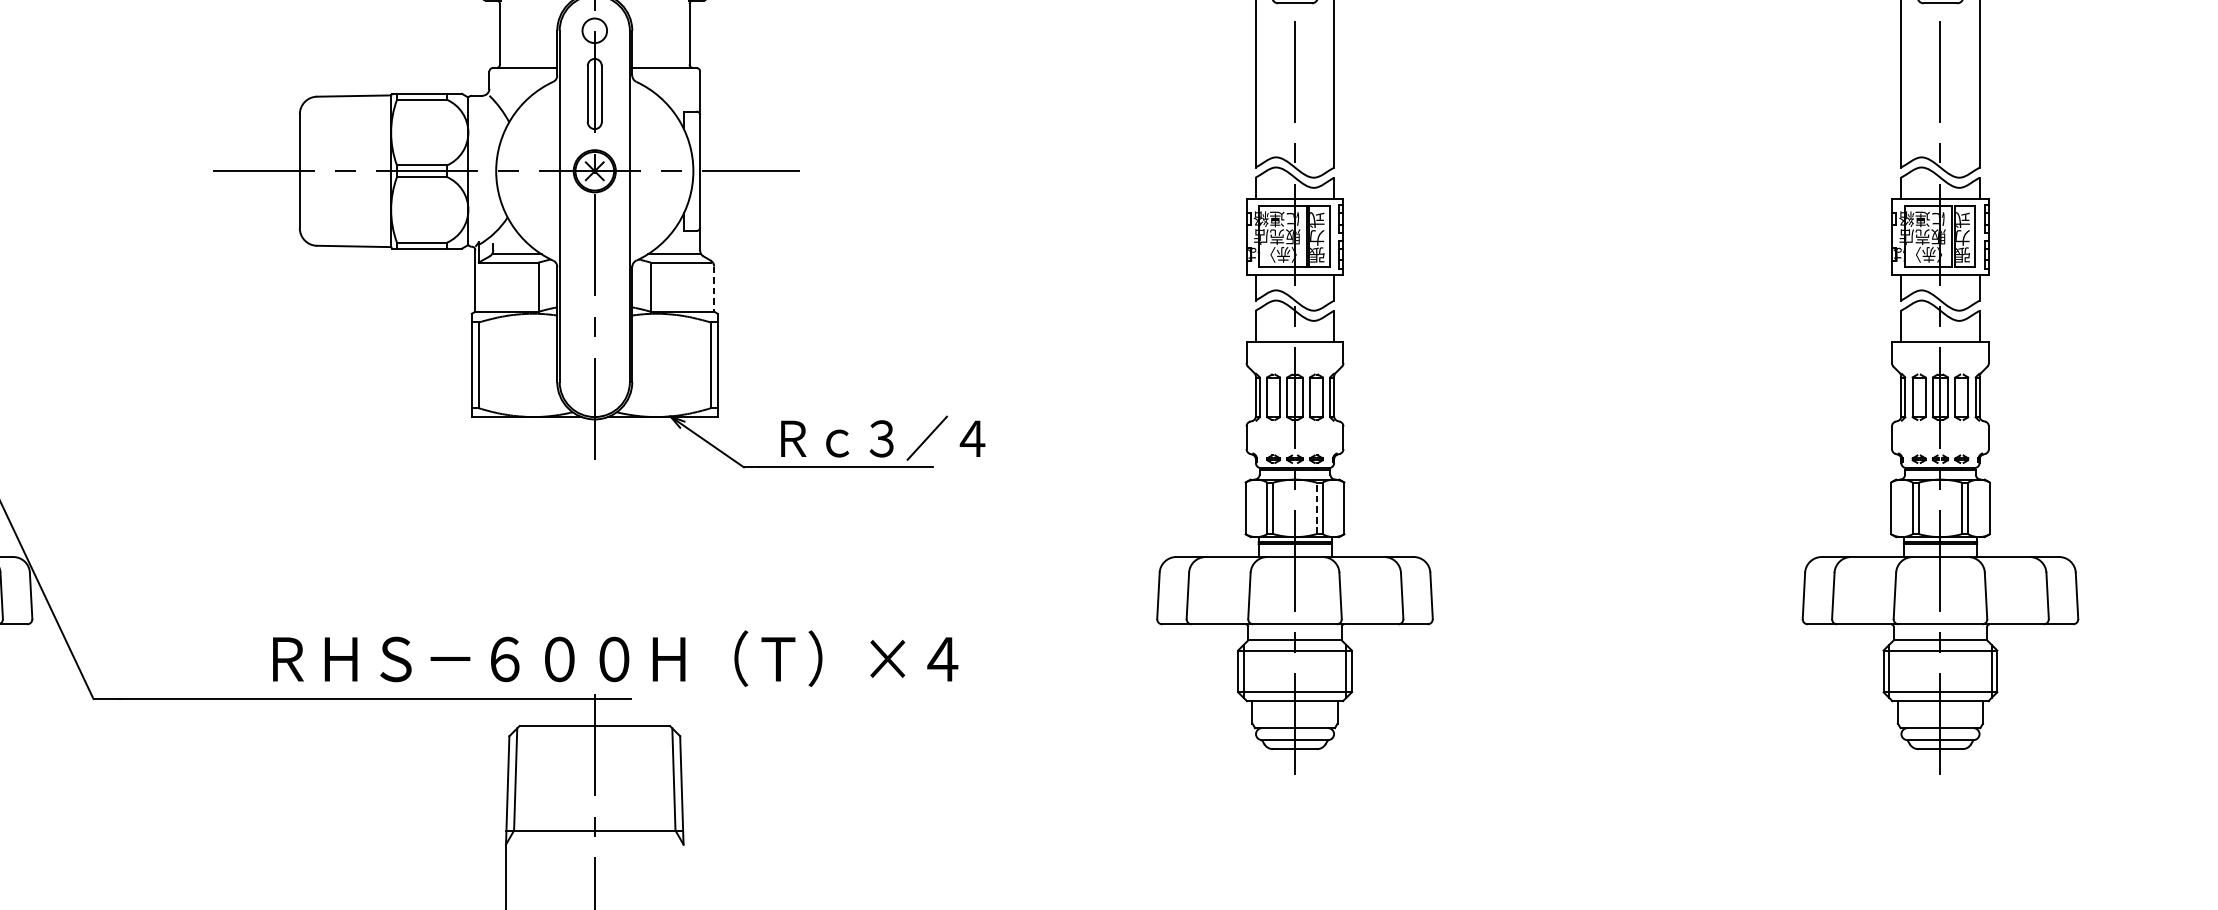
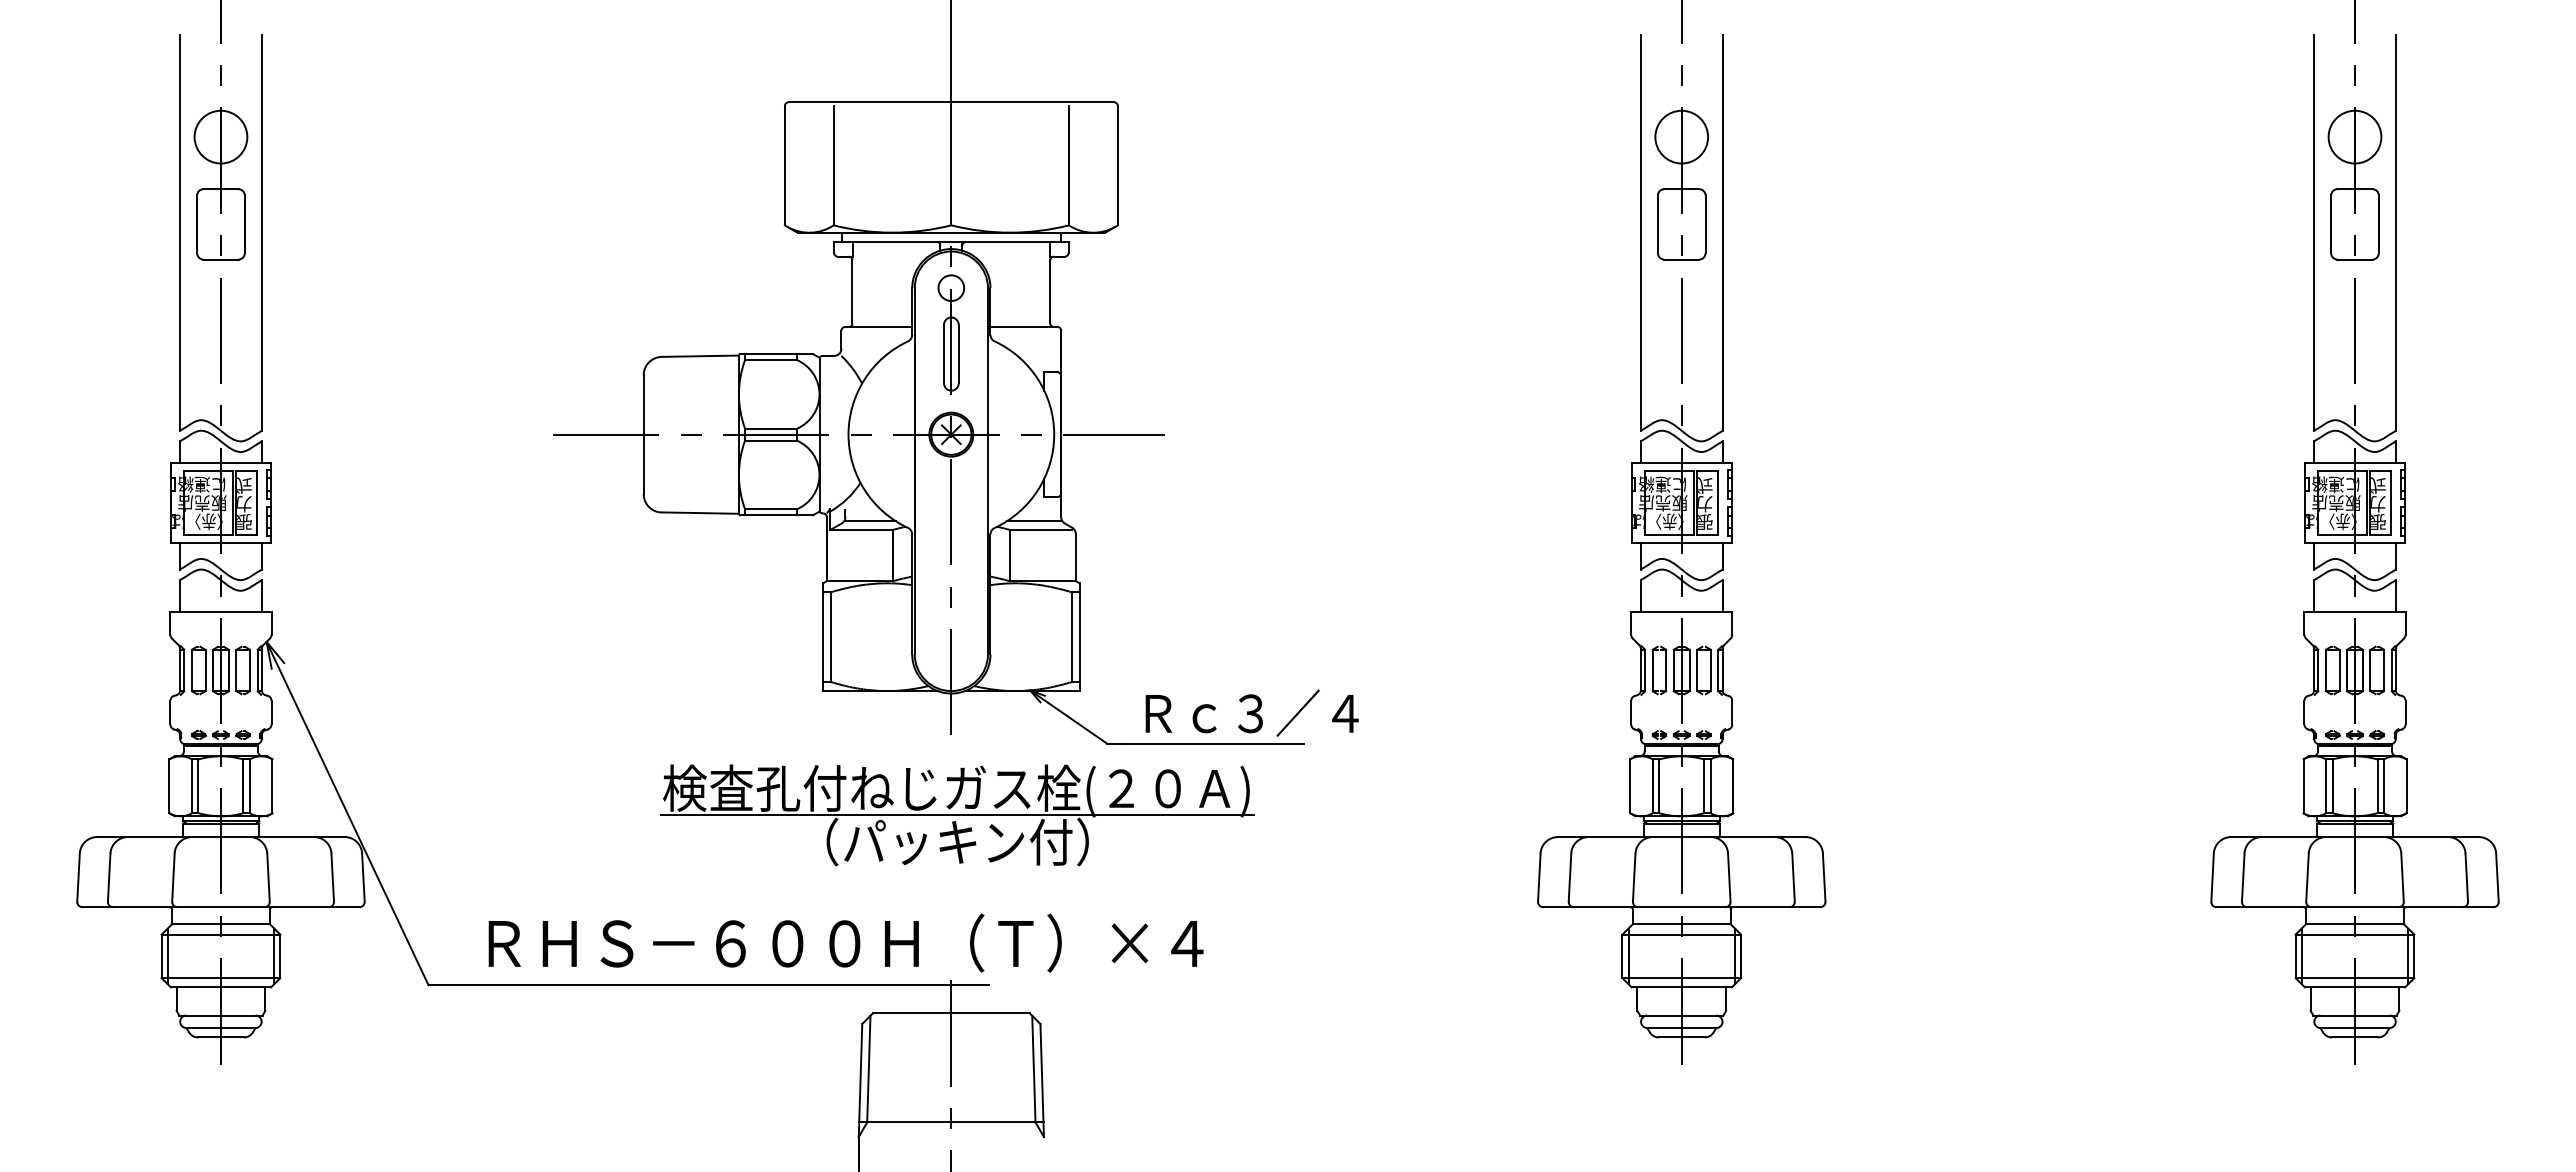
line: (713, 289) -> (1075, 557), dashed -> solid
line: (1316, 508) -> (1704, 786), dashed -> solid
part: (600, 536) -> (957, 815), added
text: (615, 658) -> (845, 942), moved

